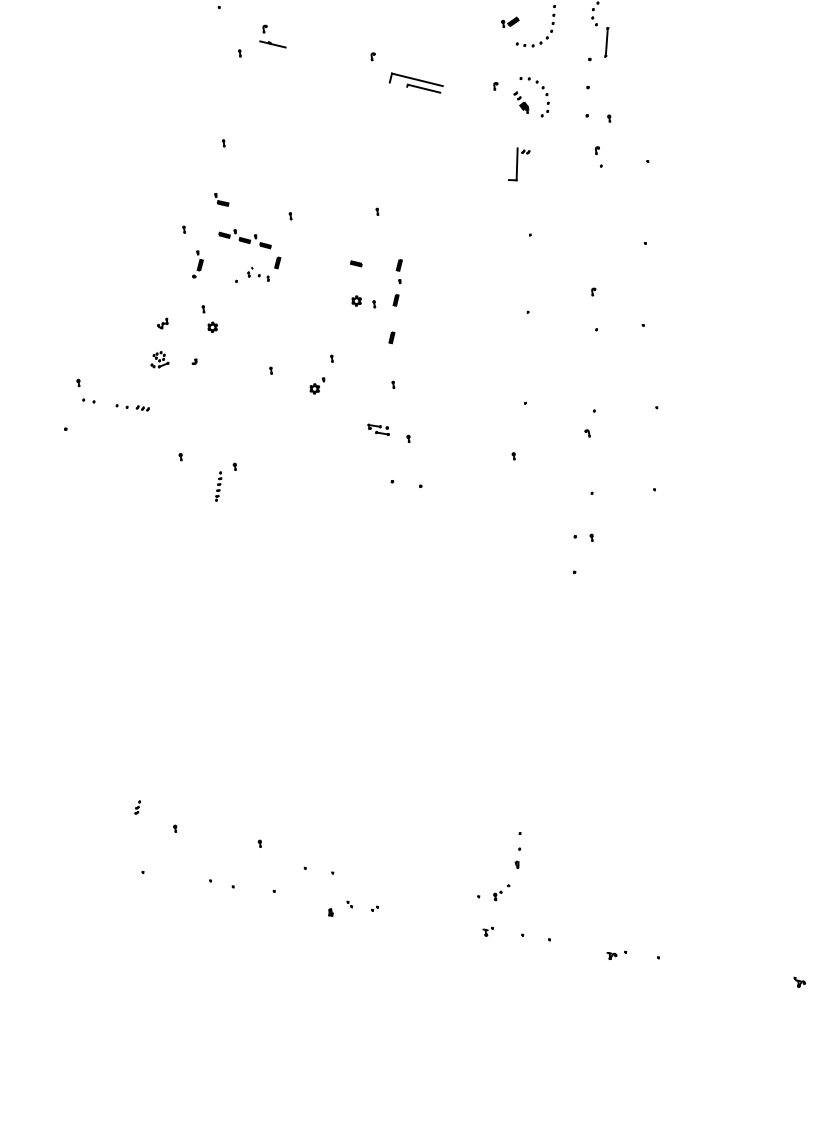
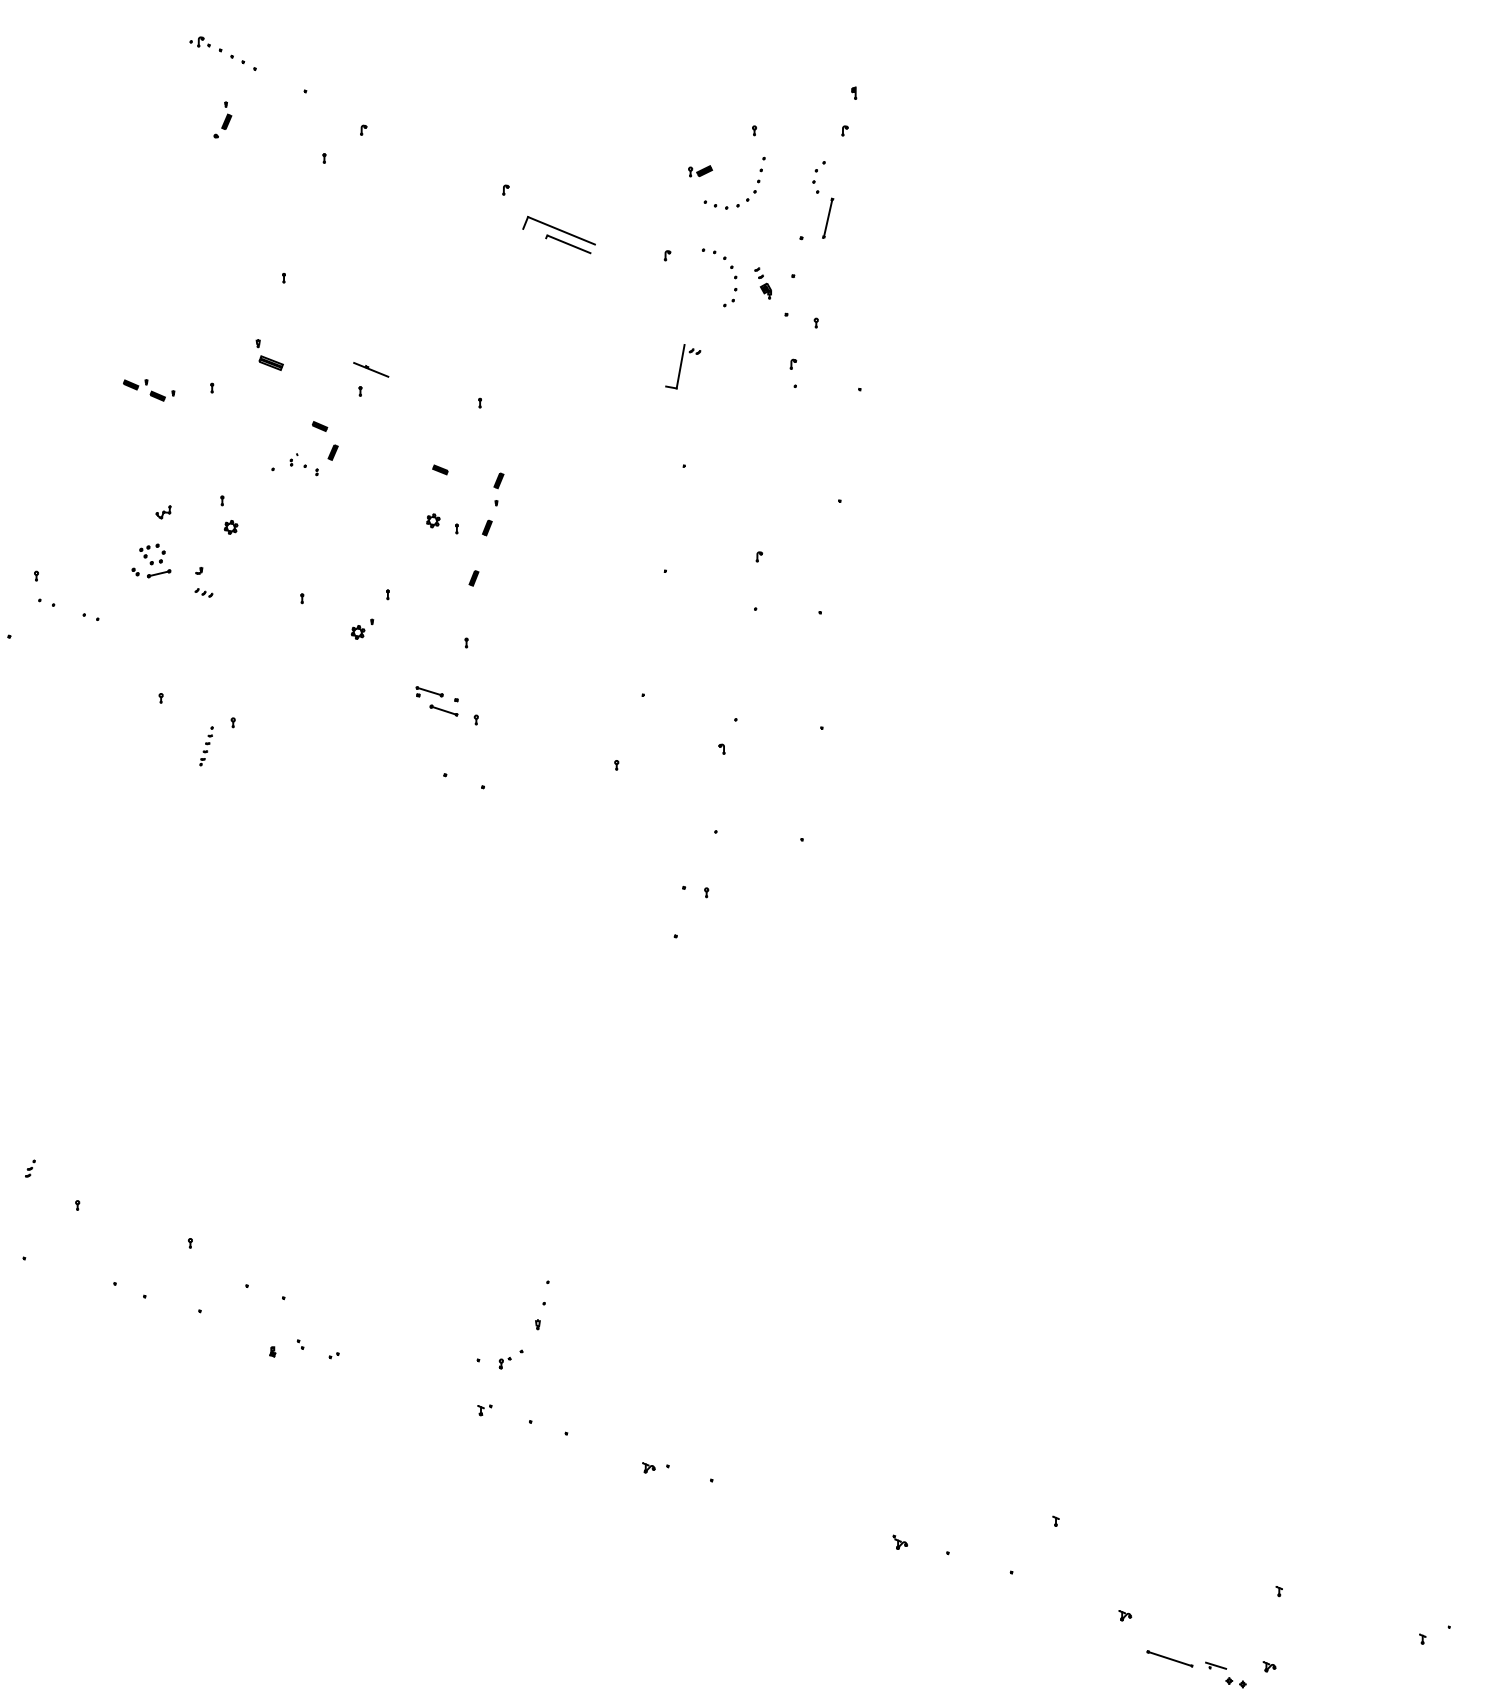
part: (273, 44) -> (371, 369), moved
part: (521, 102) -> (762, 283), moved
part: (221, 199) -> (269, 354), size x1.6
part: (238, 237) -> (149, 390), moved
part: (196, 263) -> (222, 119), moved
part: (159, 359) -> (151, 560), size x1.6
part: (142, 408) -> (203, 592), moved
part: (378, 429) -> (436, 701), size x1.6

